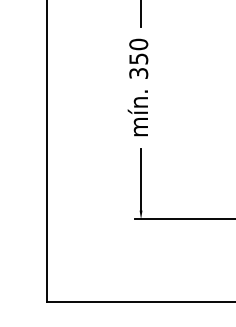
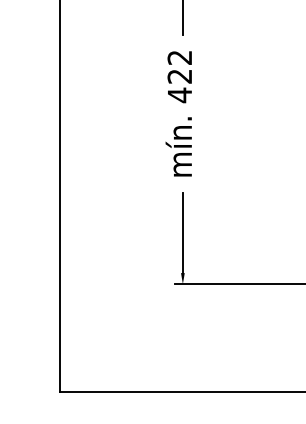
text: (138, 58) -> (179, 76), 350 -> 422

